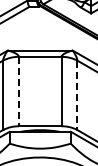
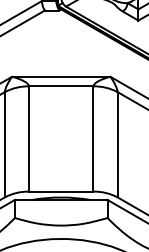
line: (19, 91) -> (29, 138), dashed -> solid
line: (77, 95) -> (117, 144), dashed -> solid

